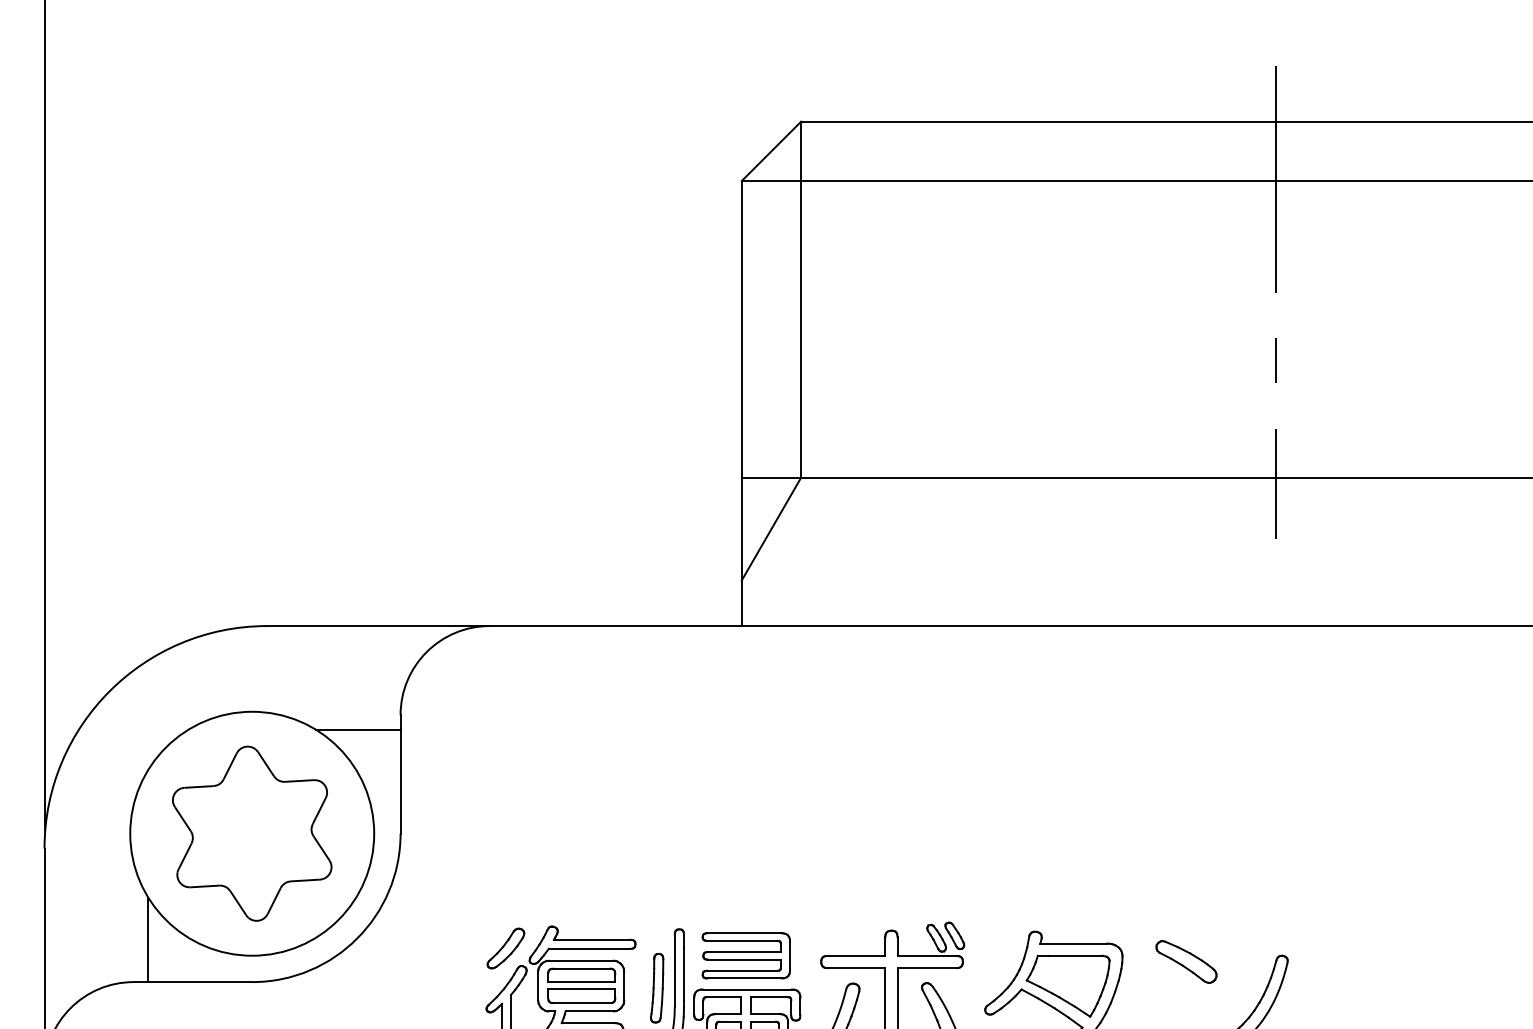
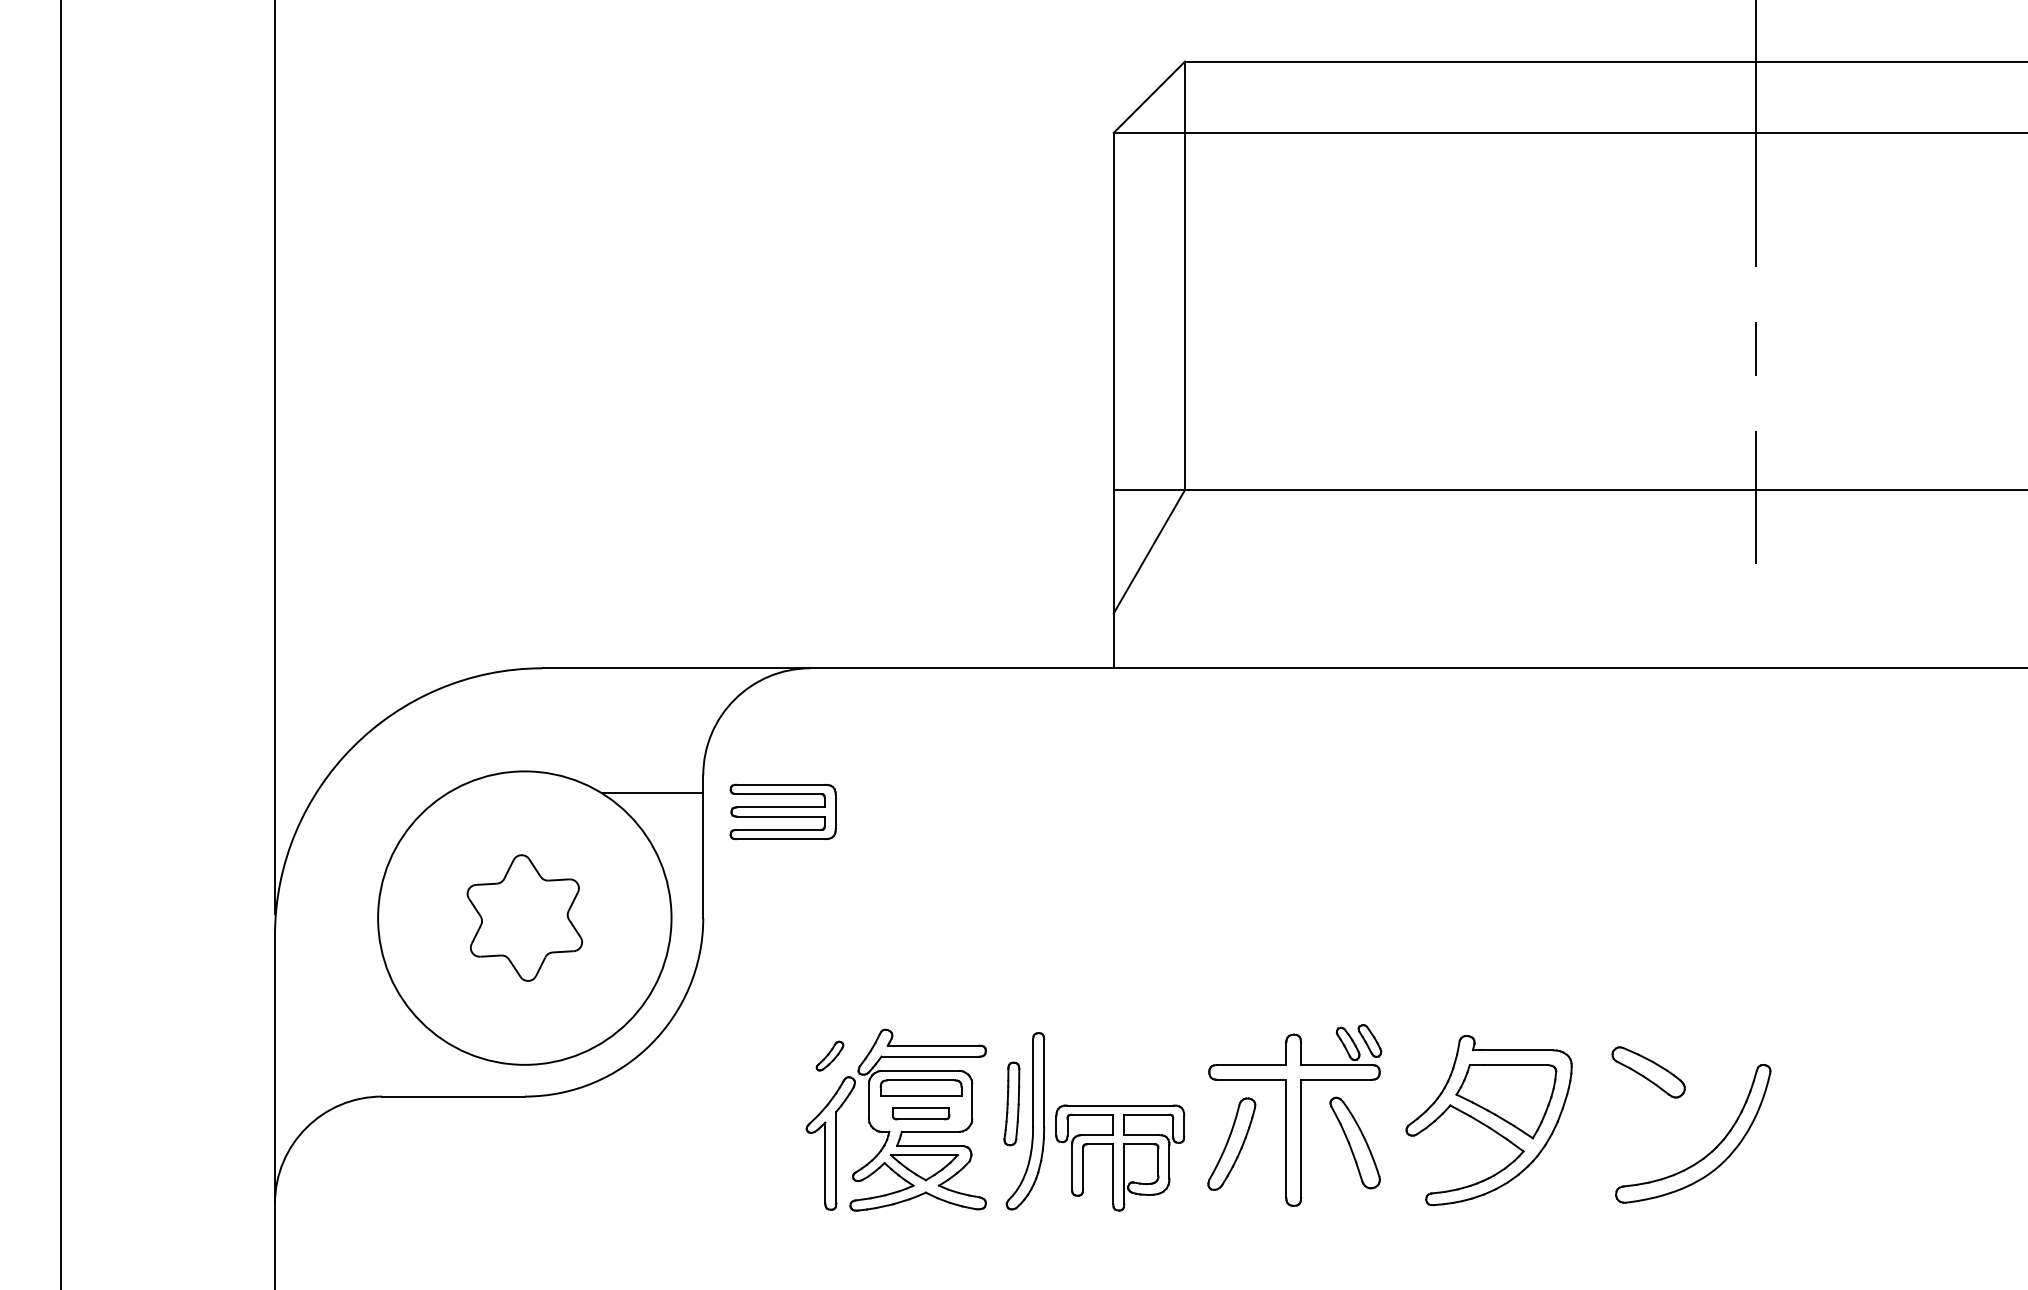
part: (251, 833) -> (524, 917), size x0.6
line: (148, 939) -> (399, 1045), removed
part: (505, 947) -> (829, 1055), size x0.6
part: (745, 955) -> (782, 811), moved
part: (581, 996) -> (920, 1113), size x0.7

